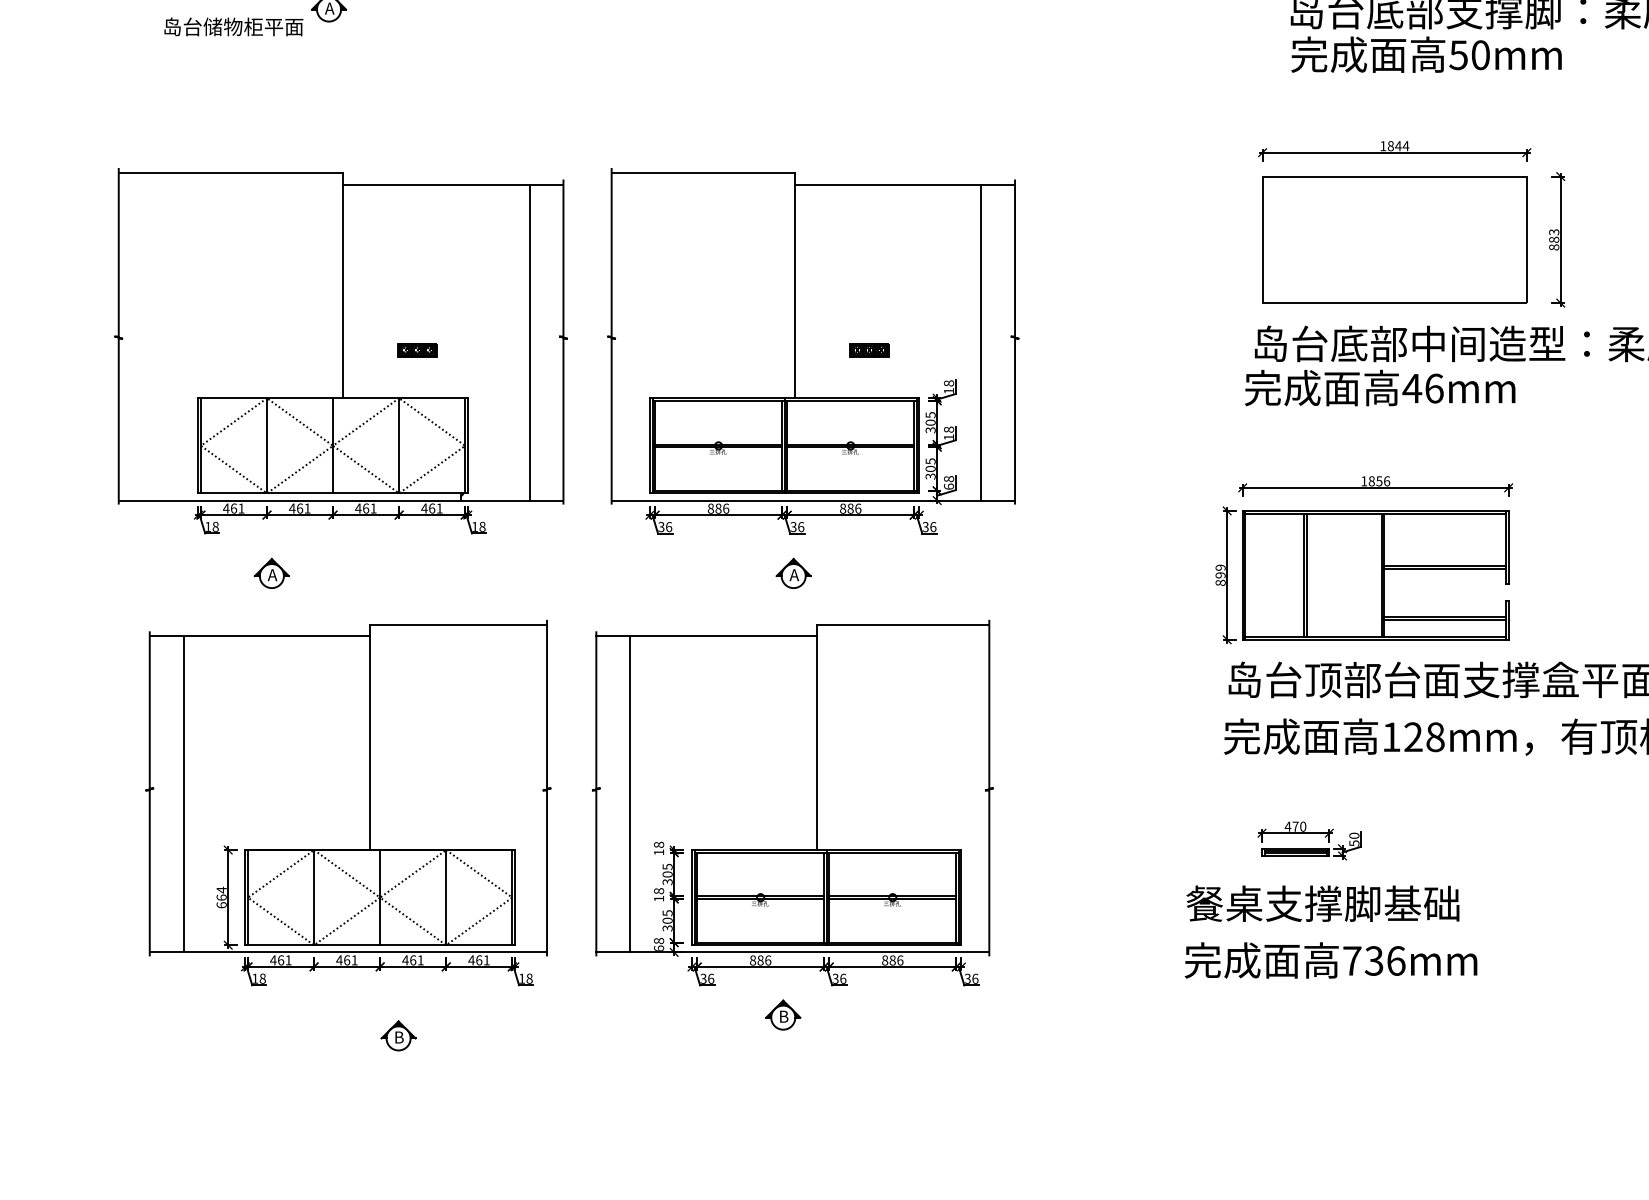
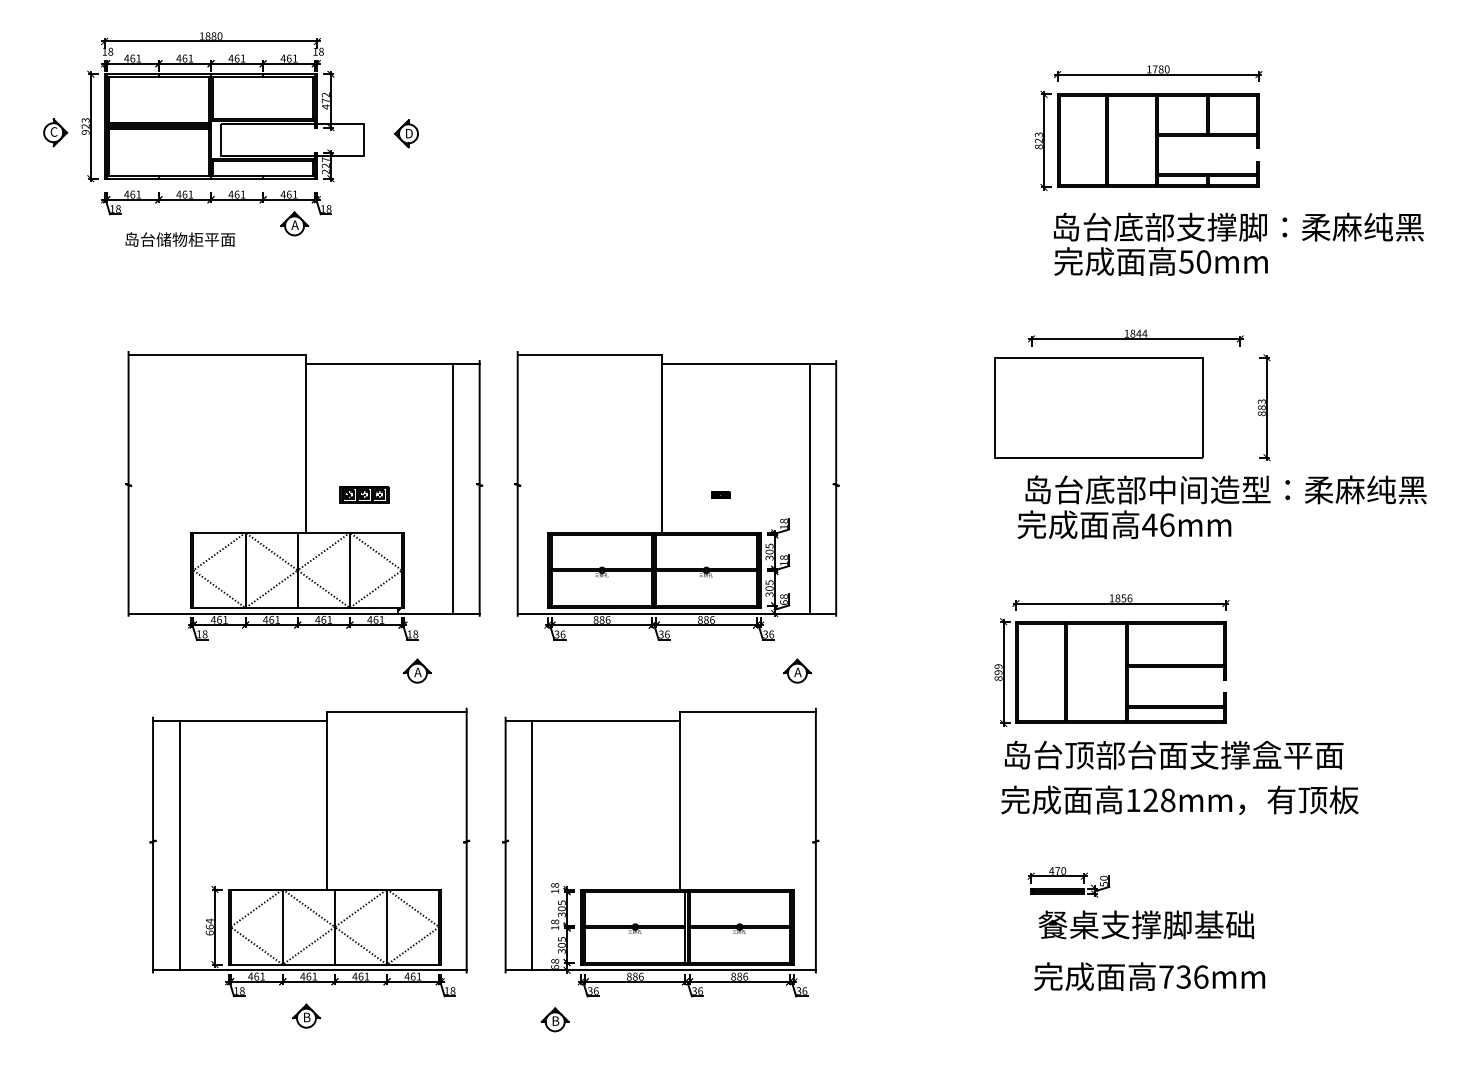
text: (233, 26) -> (180, 239), moved
part: (1394, 239) -> (1098, 407), moved
part: (417, 349) -> (364, 494), size x1.6
part: (868, 349) -> (720, 494), size x0.6
part: (271, 572) -> (417, 670), moved
part: (793, 572) -> (797, 670), moved
text: (1321, 903) -> (1145, 924), moved
text: (1330, 960) -> (1149, 976), moved
part: (782, 1014) -> (554, 1019), moved
part: (398, 1034) -> (306, 1015), moved

